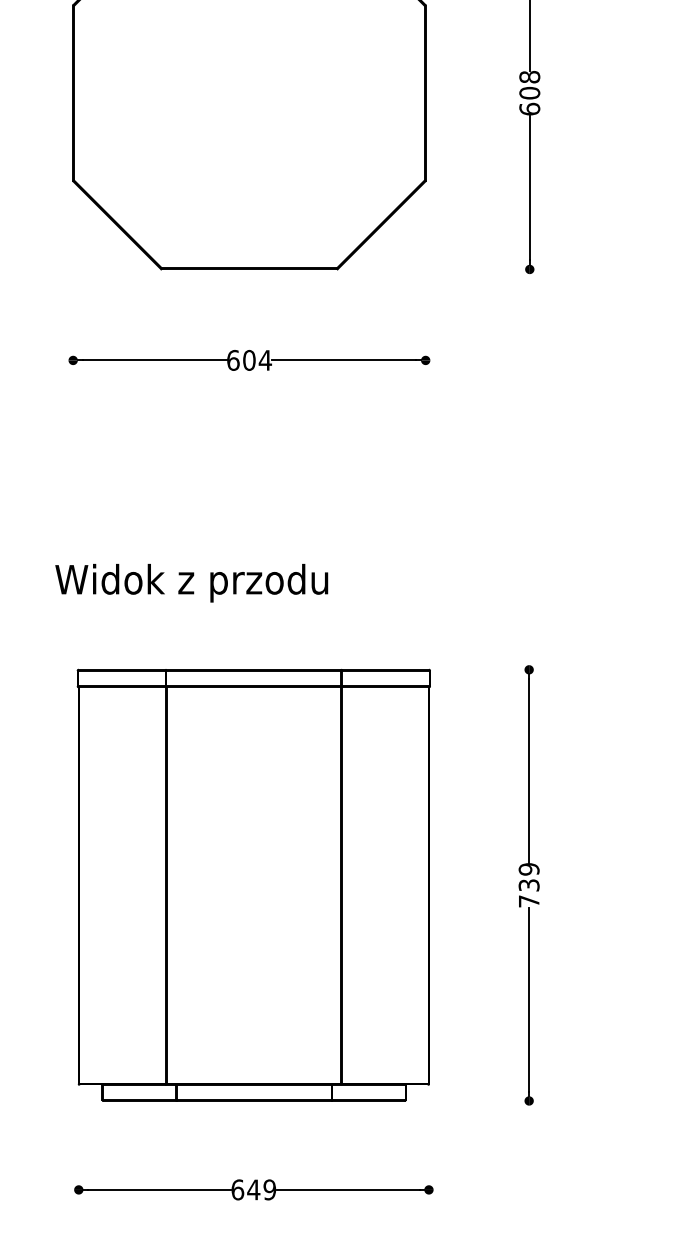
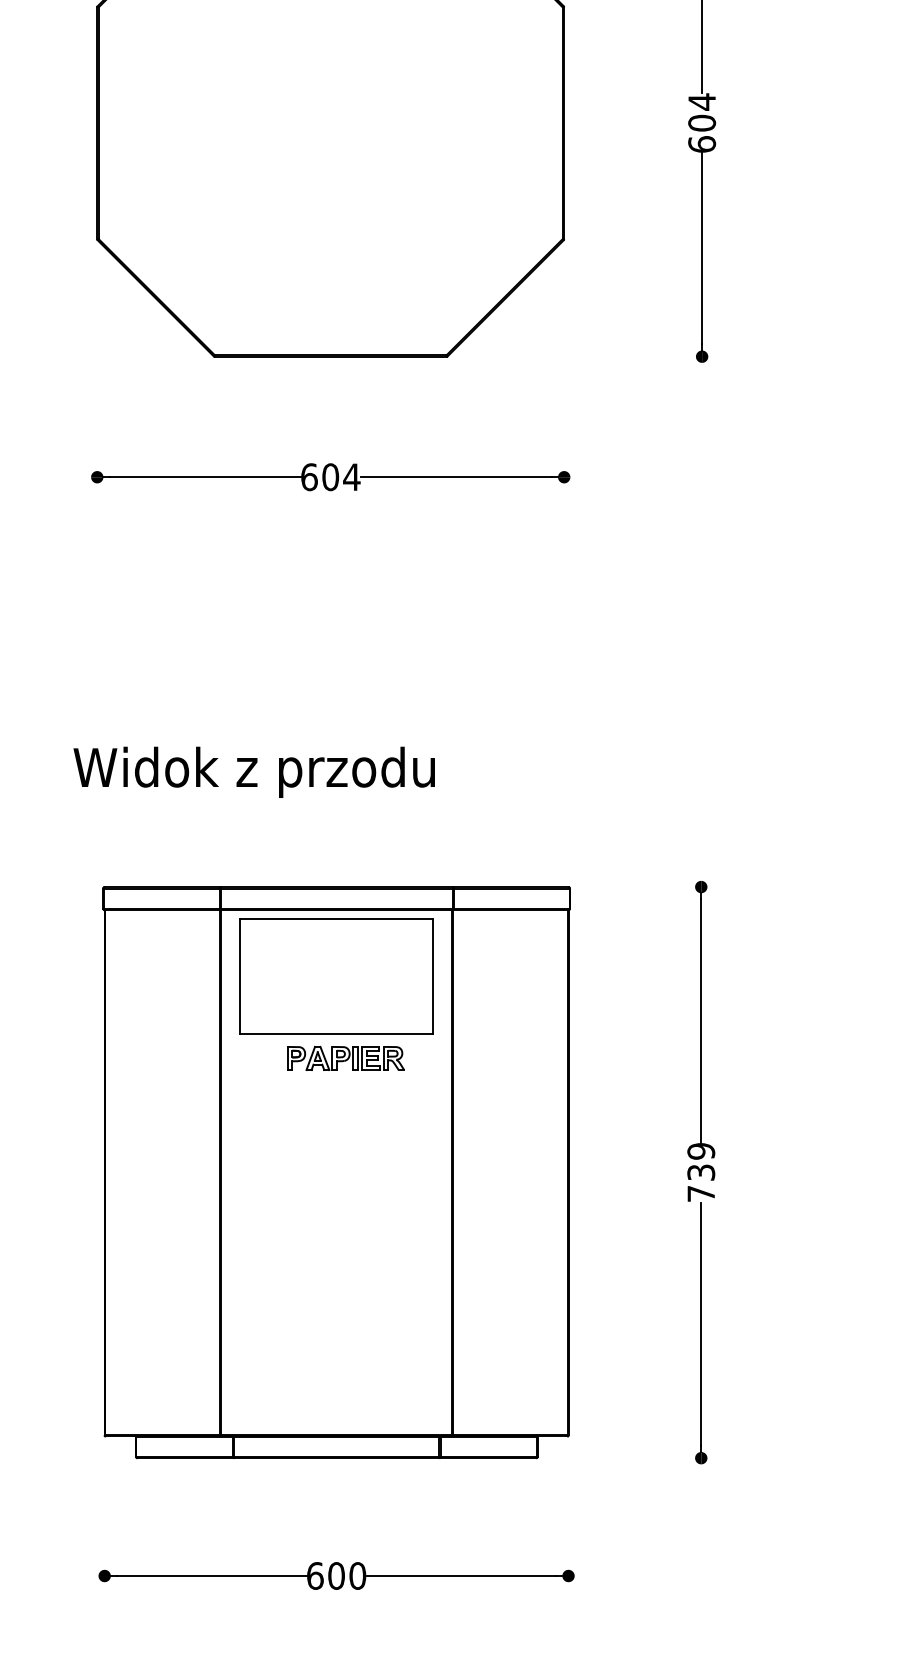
text: (530, 76) -> (702, 101), 608 -> 604
part: (253, 737) -> (336, 976), added
part: (260, 798) -> (345, 1057), added
text: (261, 1189) -> (346, 1575), 649 -> 600

